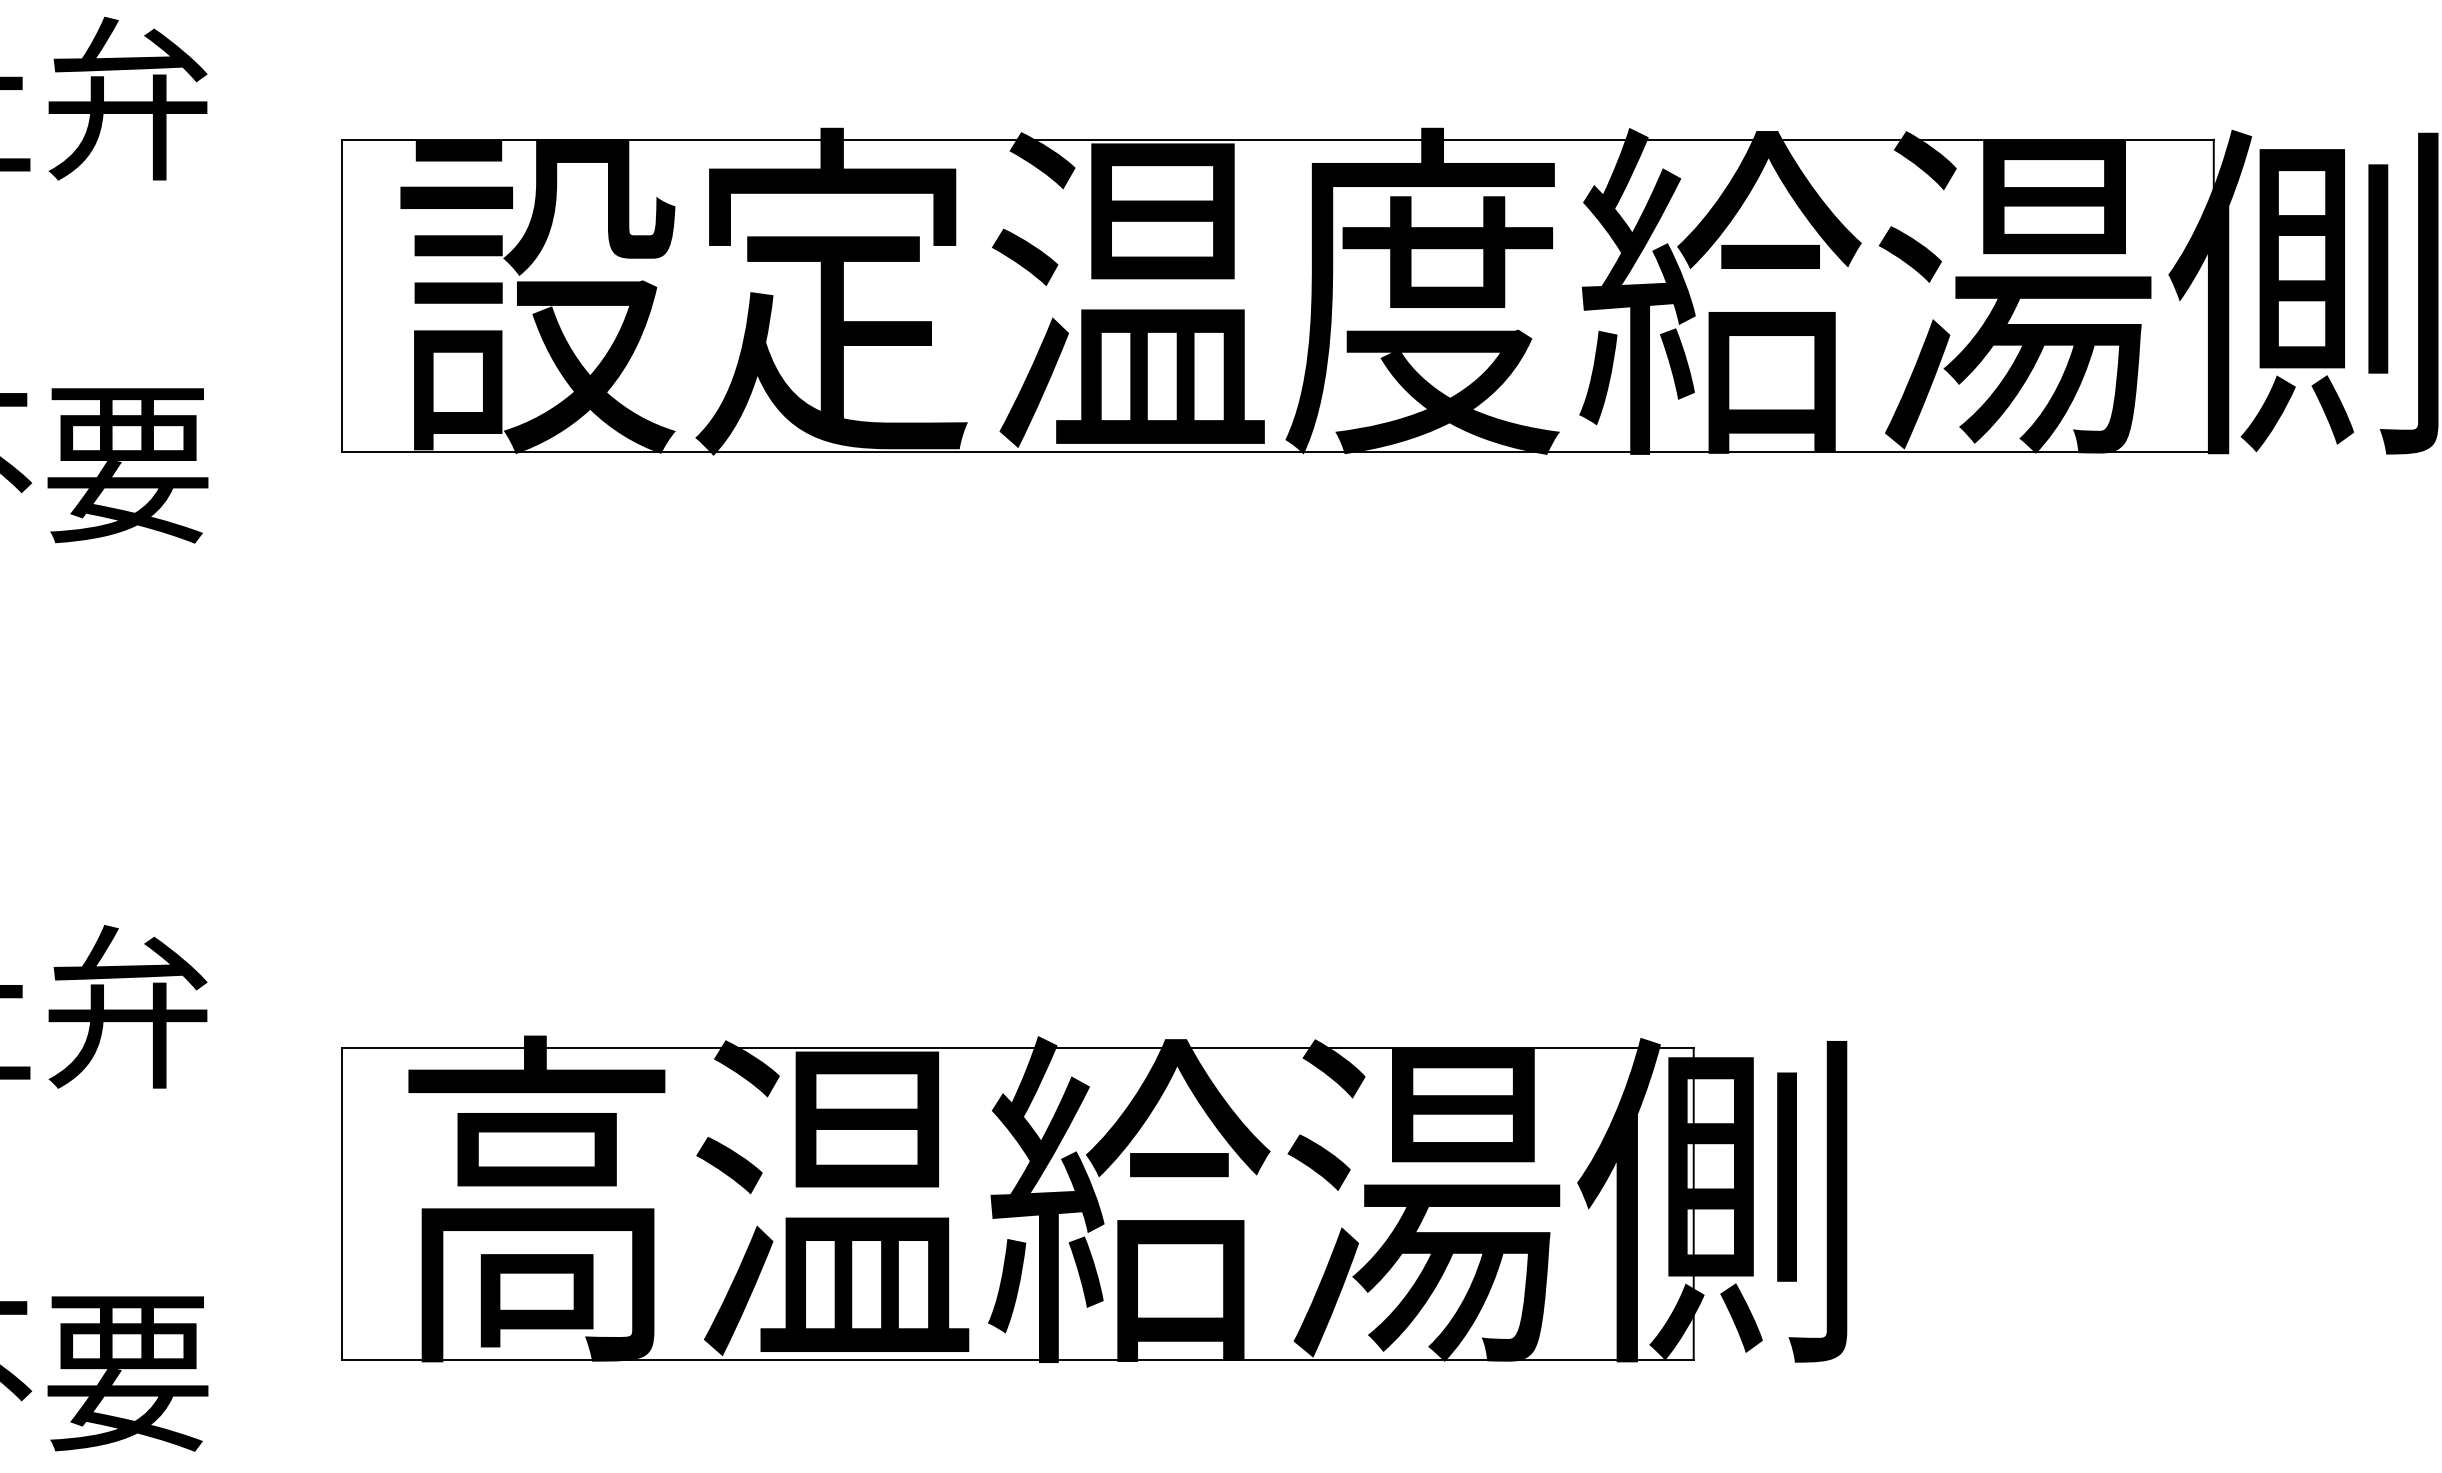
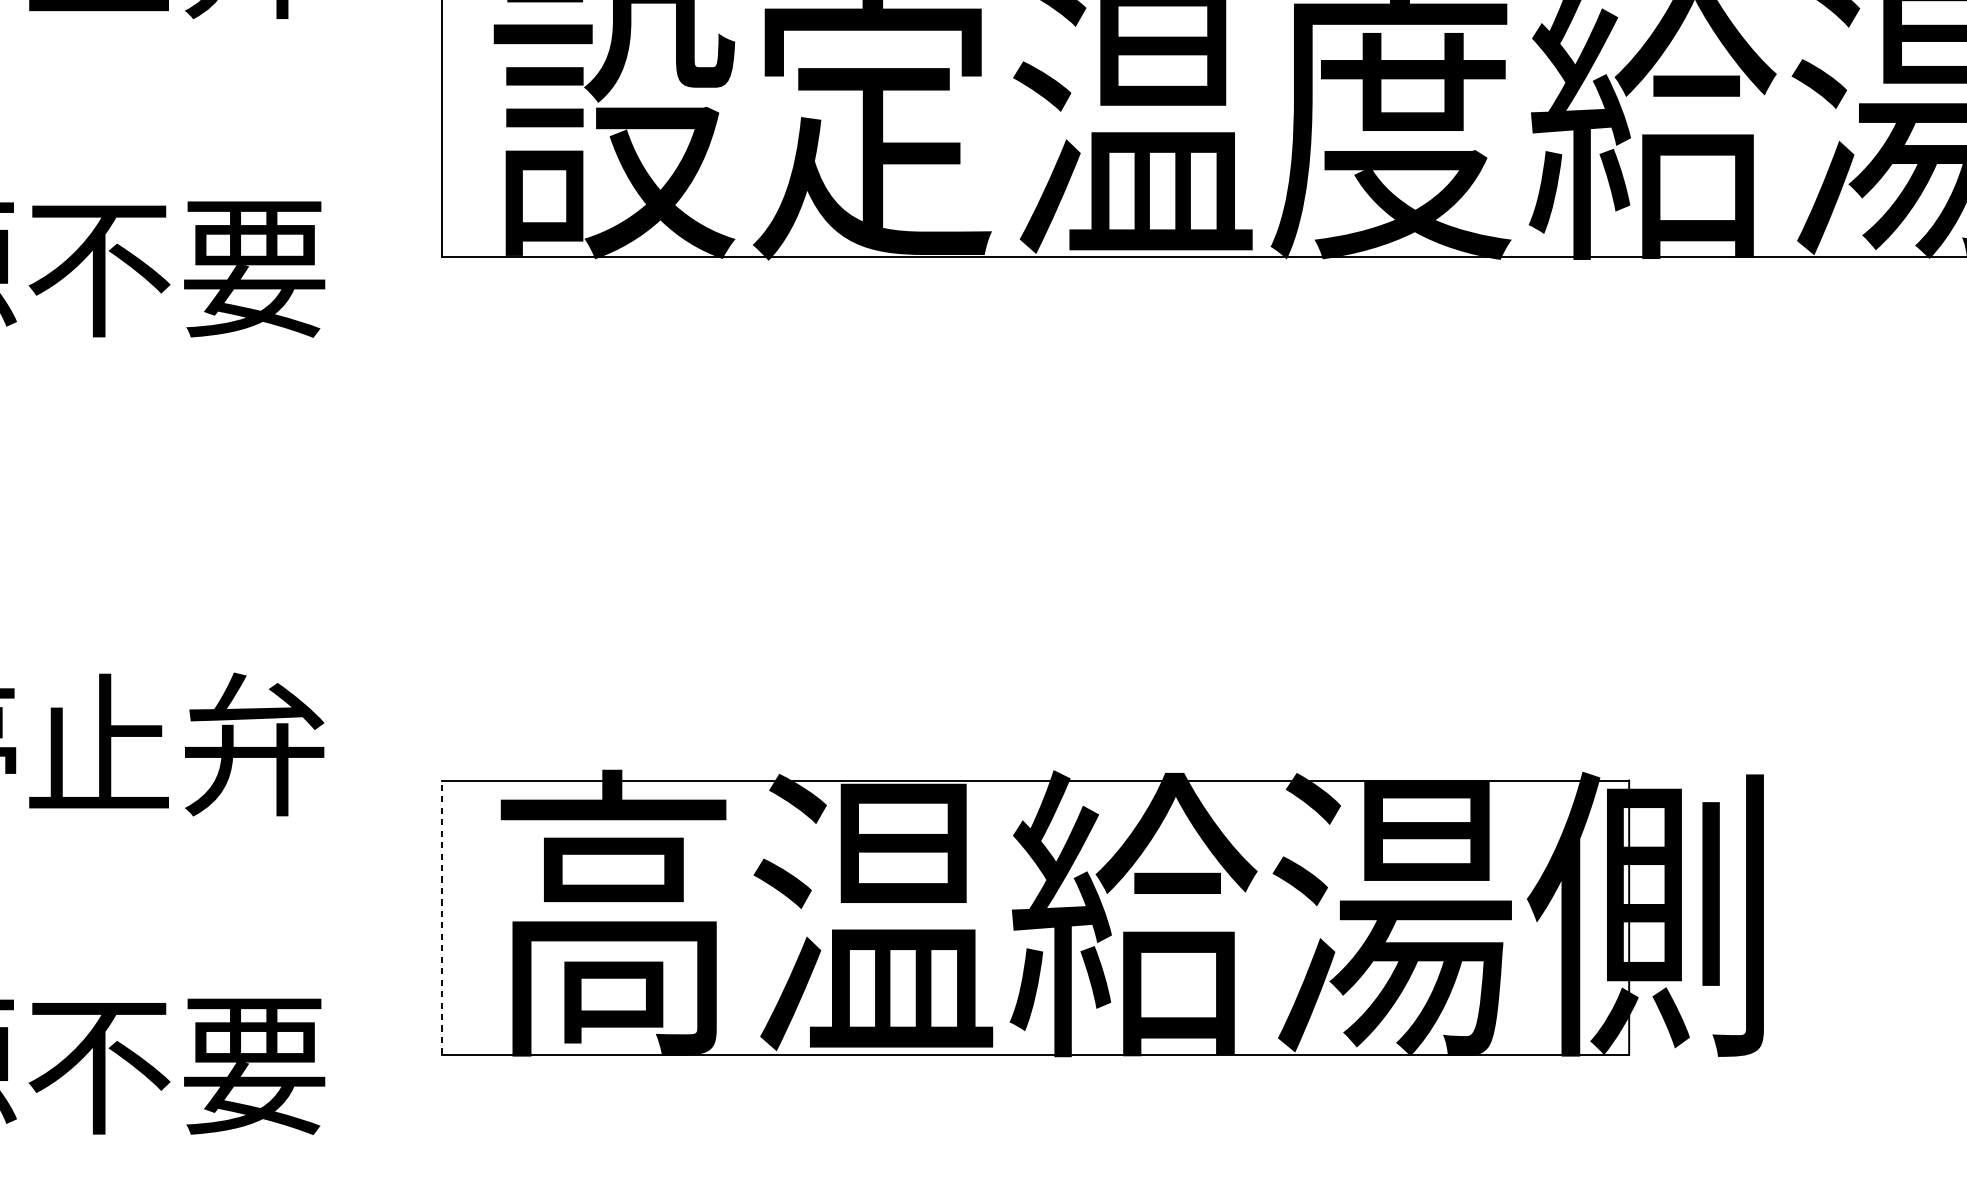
line: (341, 1203) -> (442, 917), solid -> dashed

